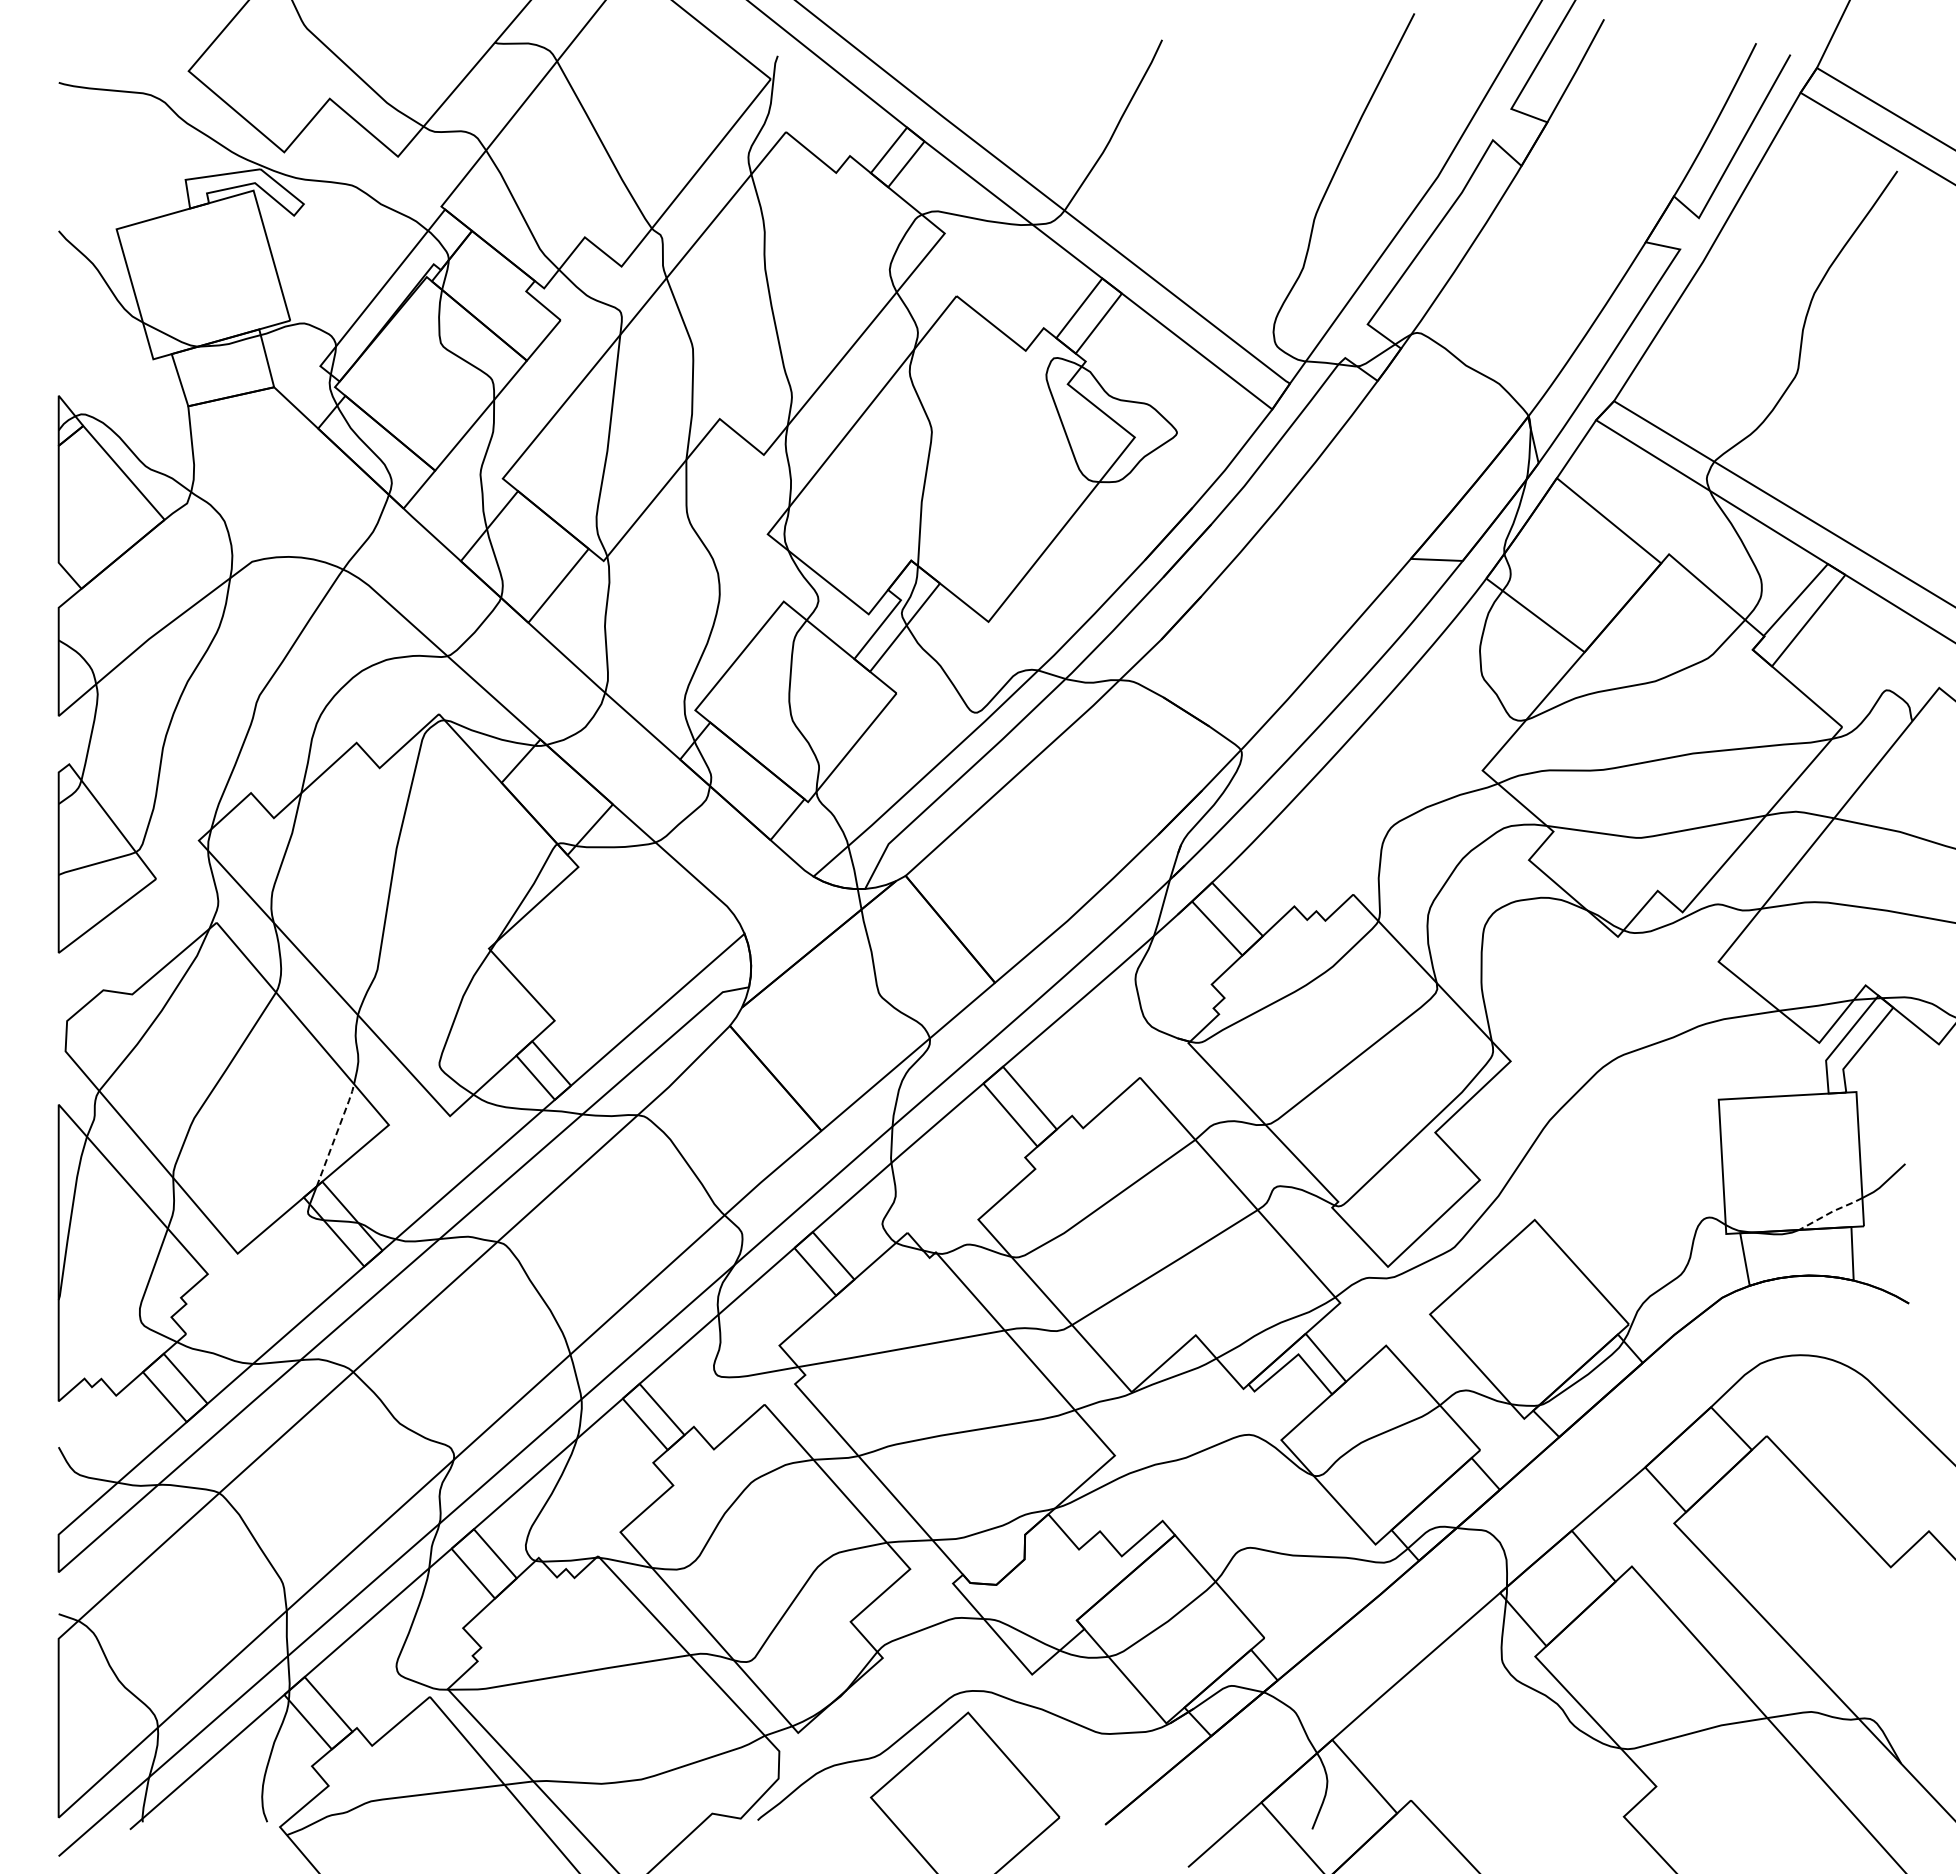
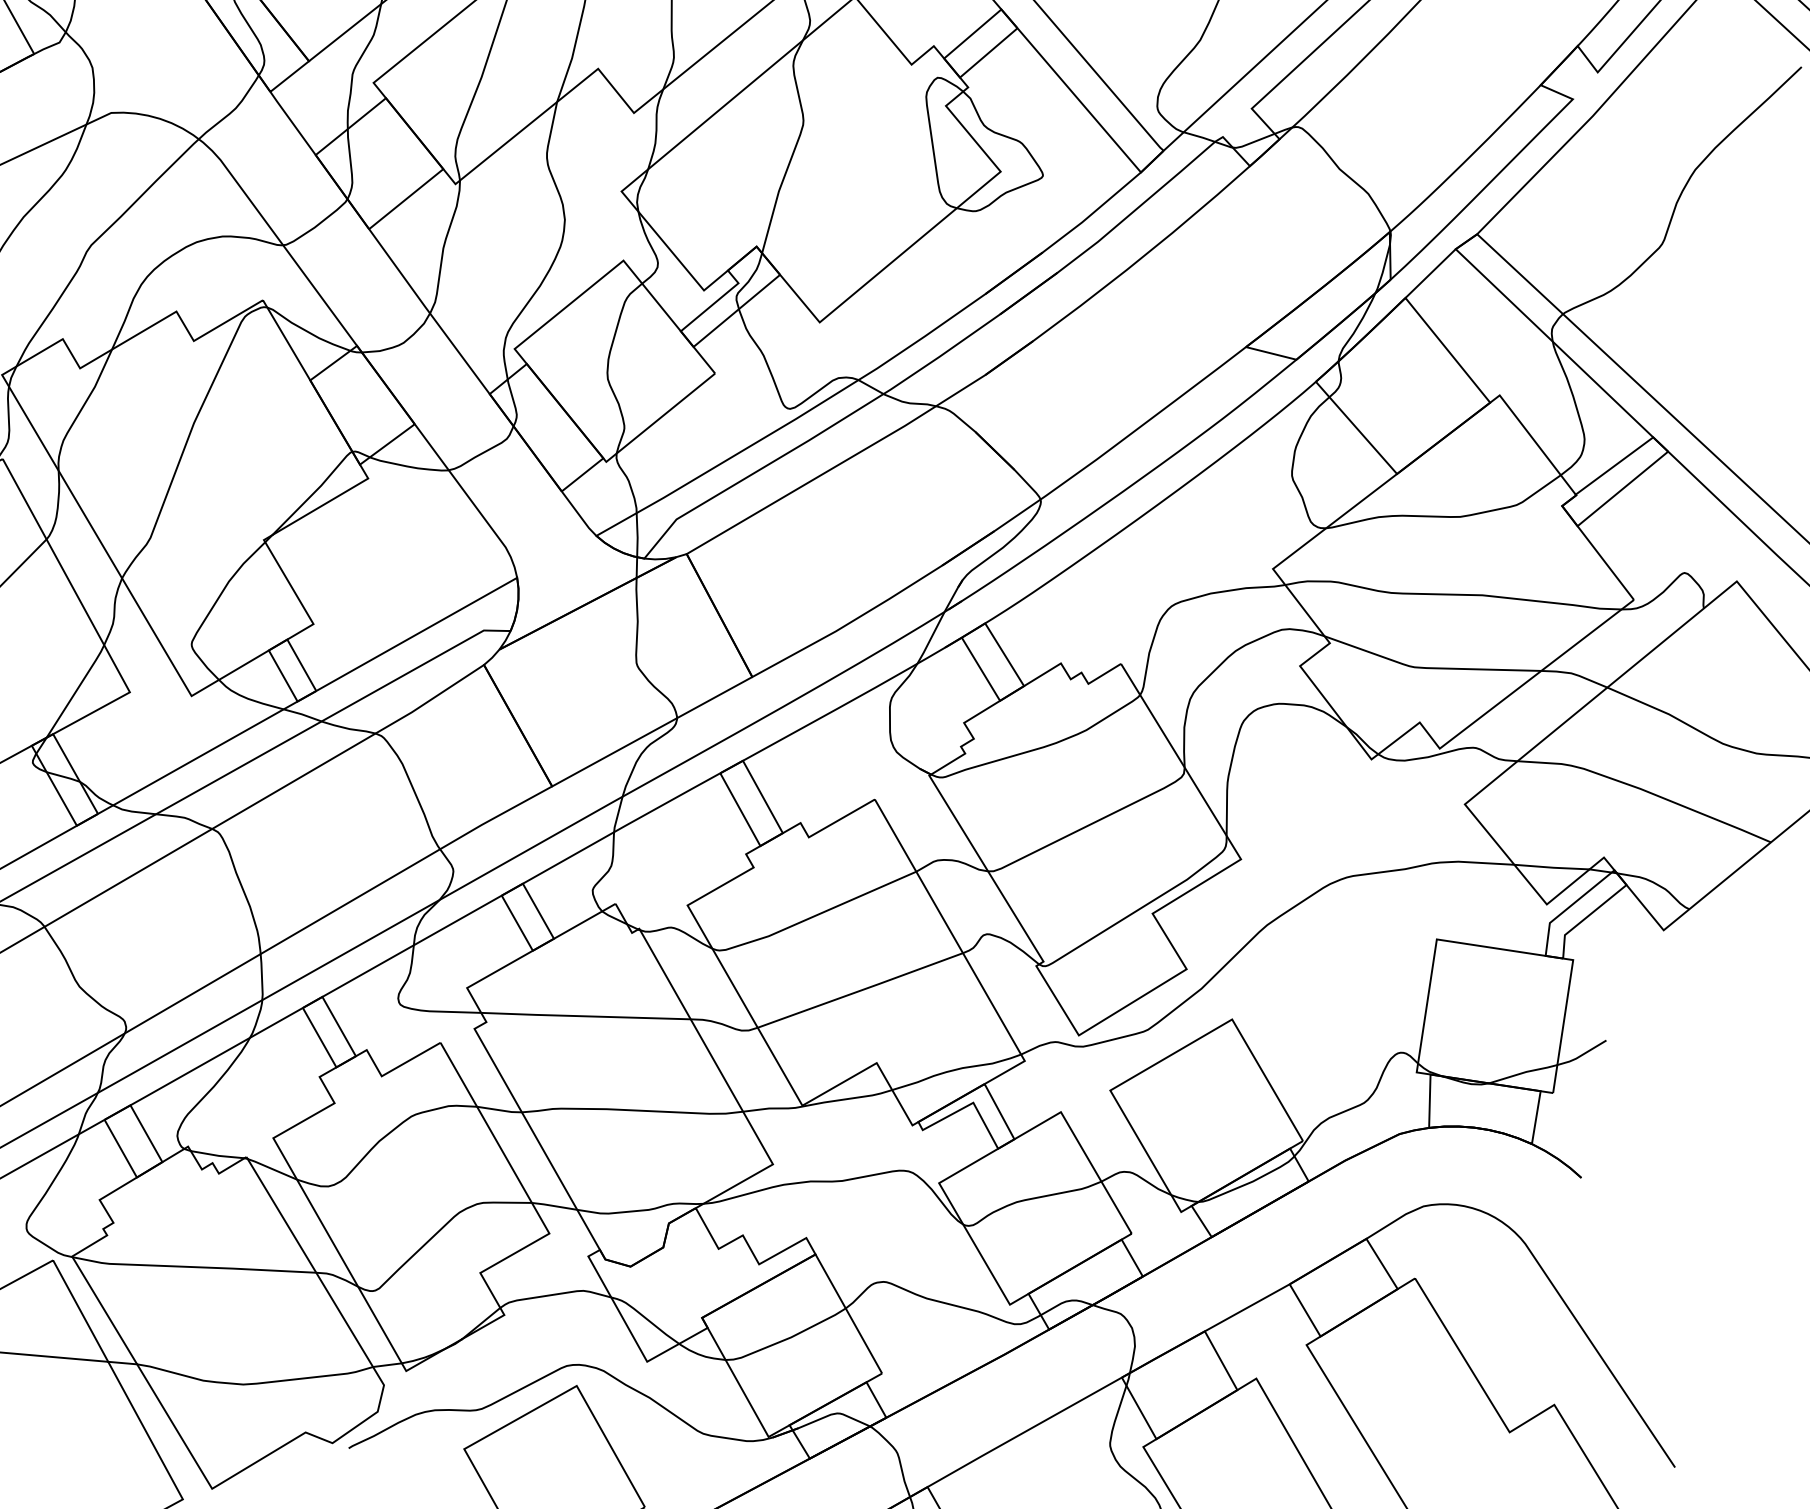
line: (336, 1133) -> (76, 689), dashed -> solid
line: (1830, 1212) -> (1523, 1072), dashed -> solid

